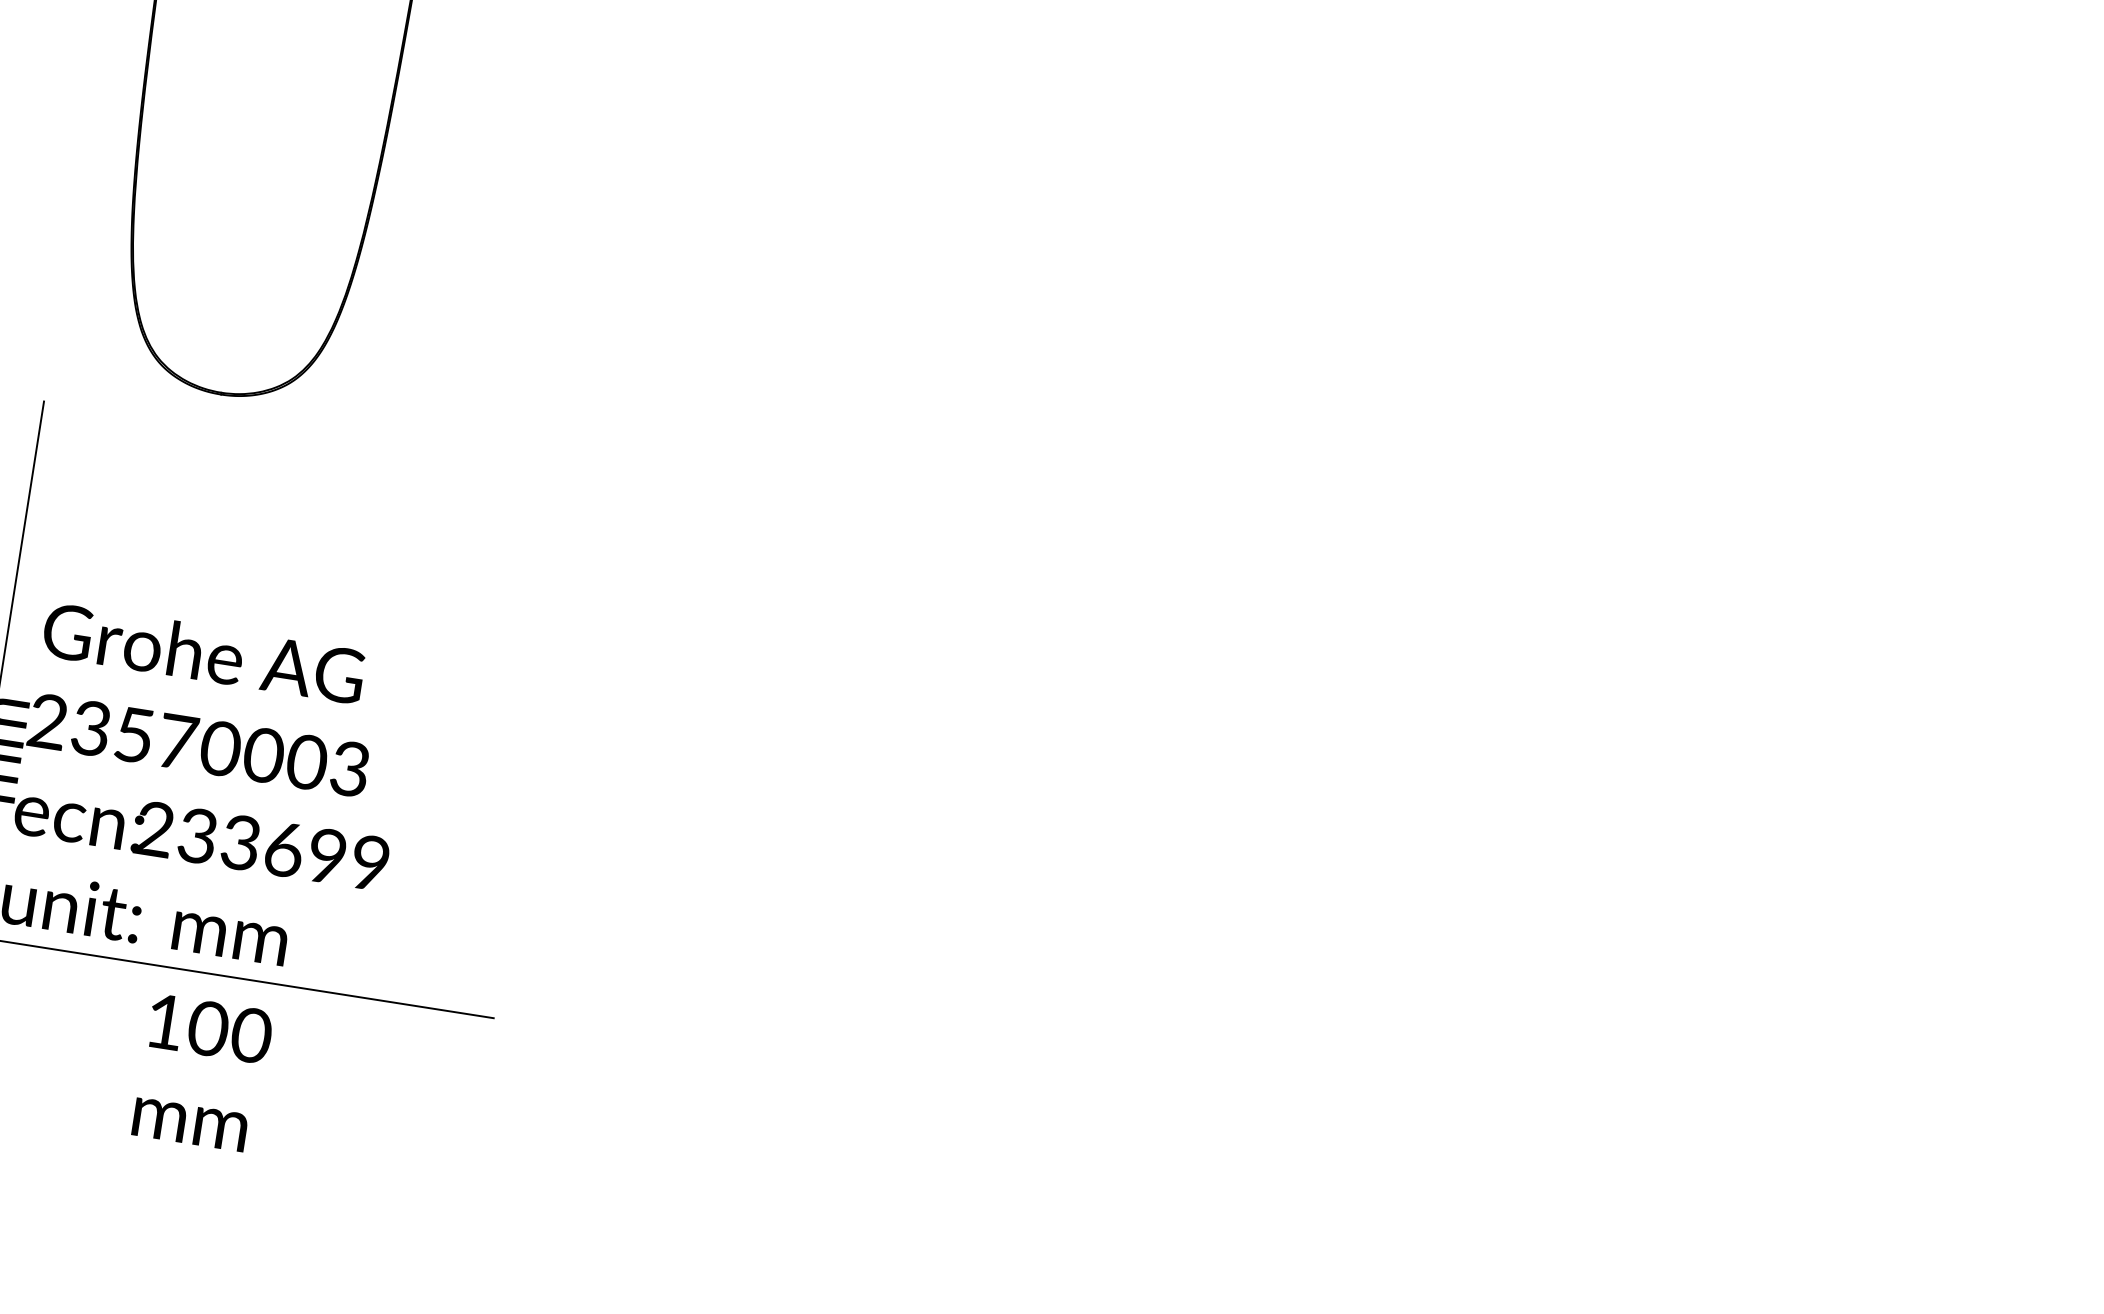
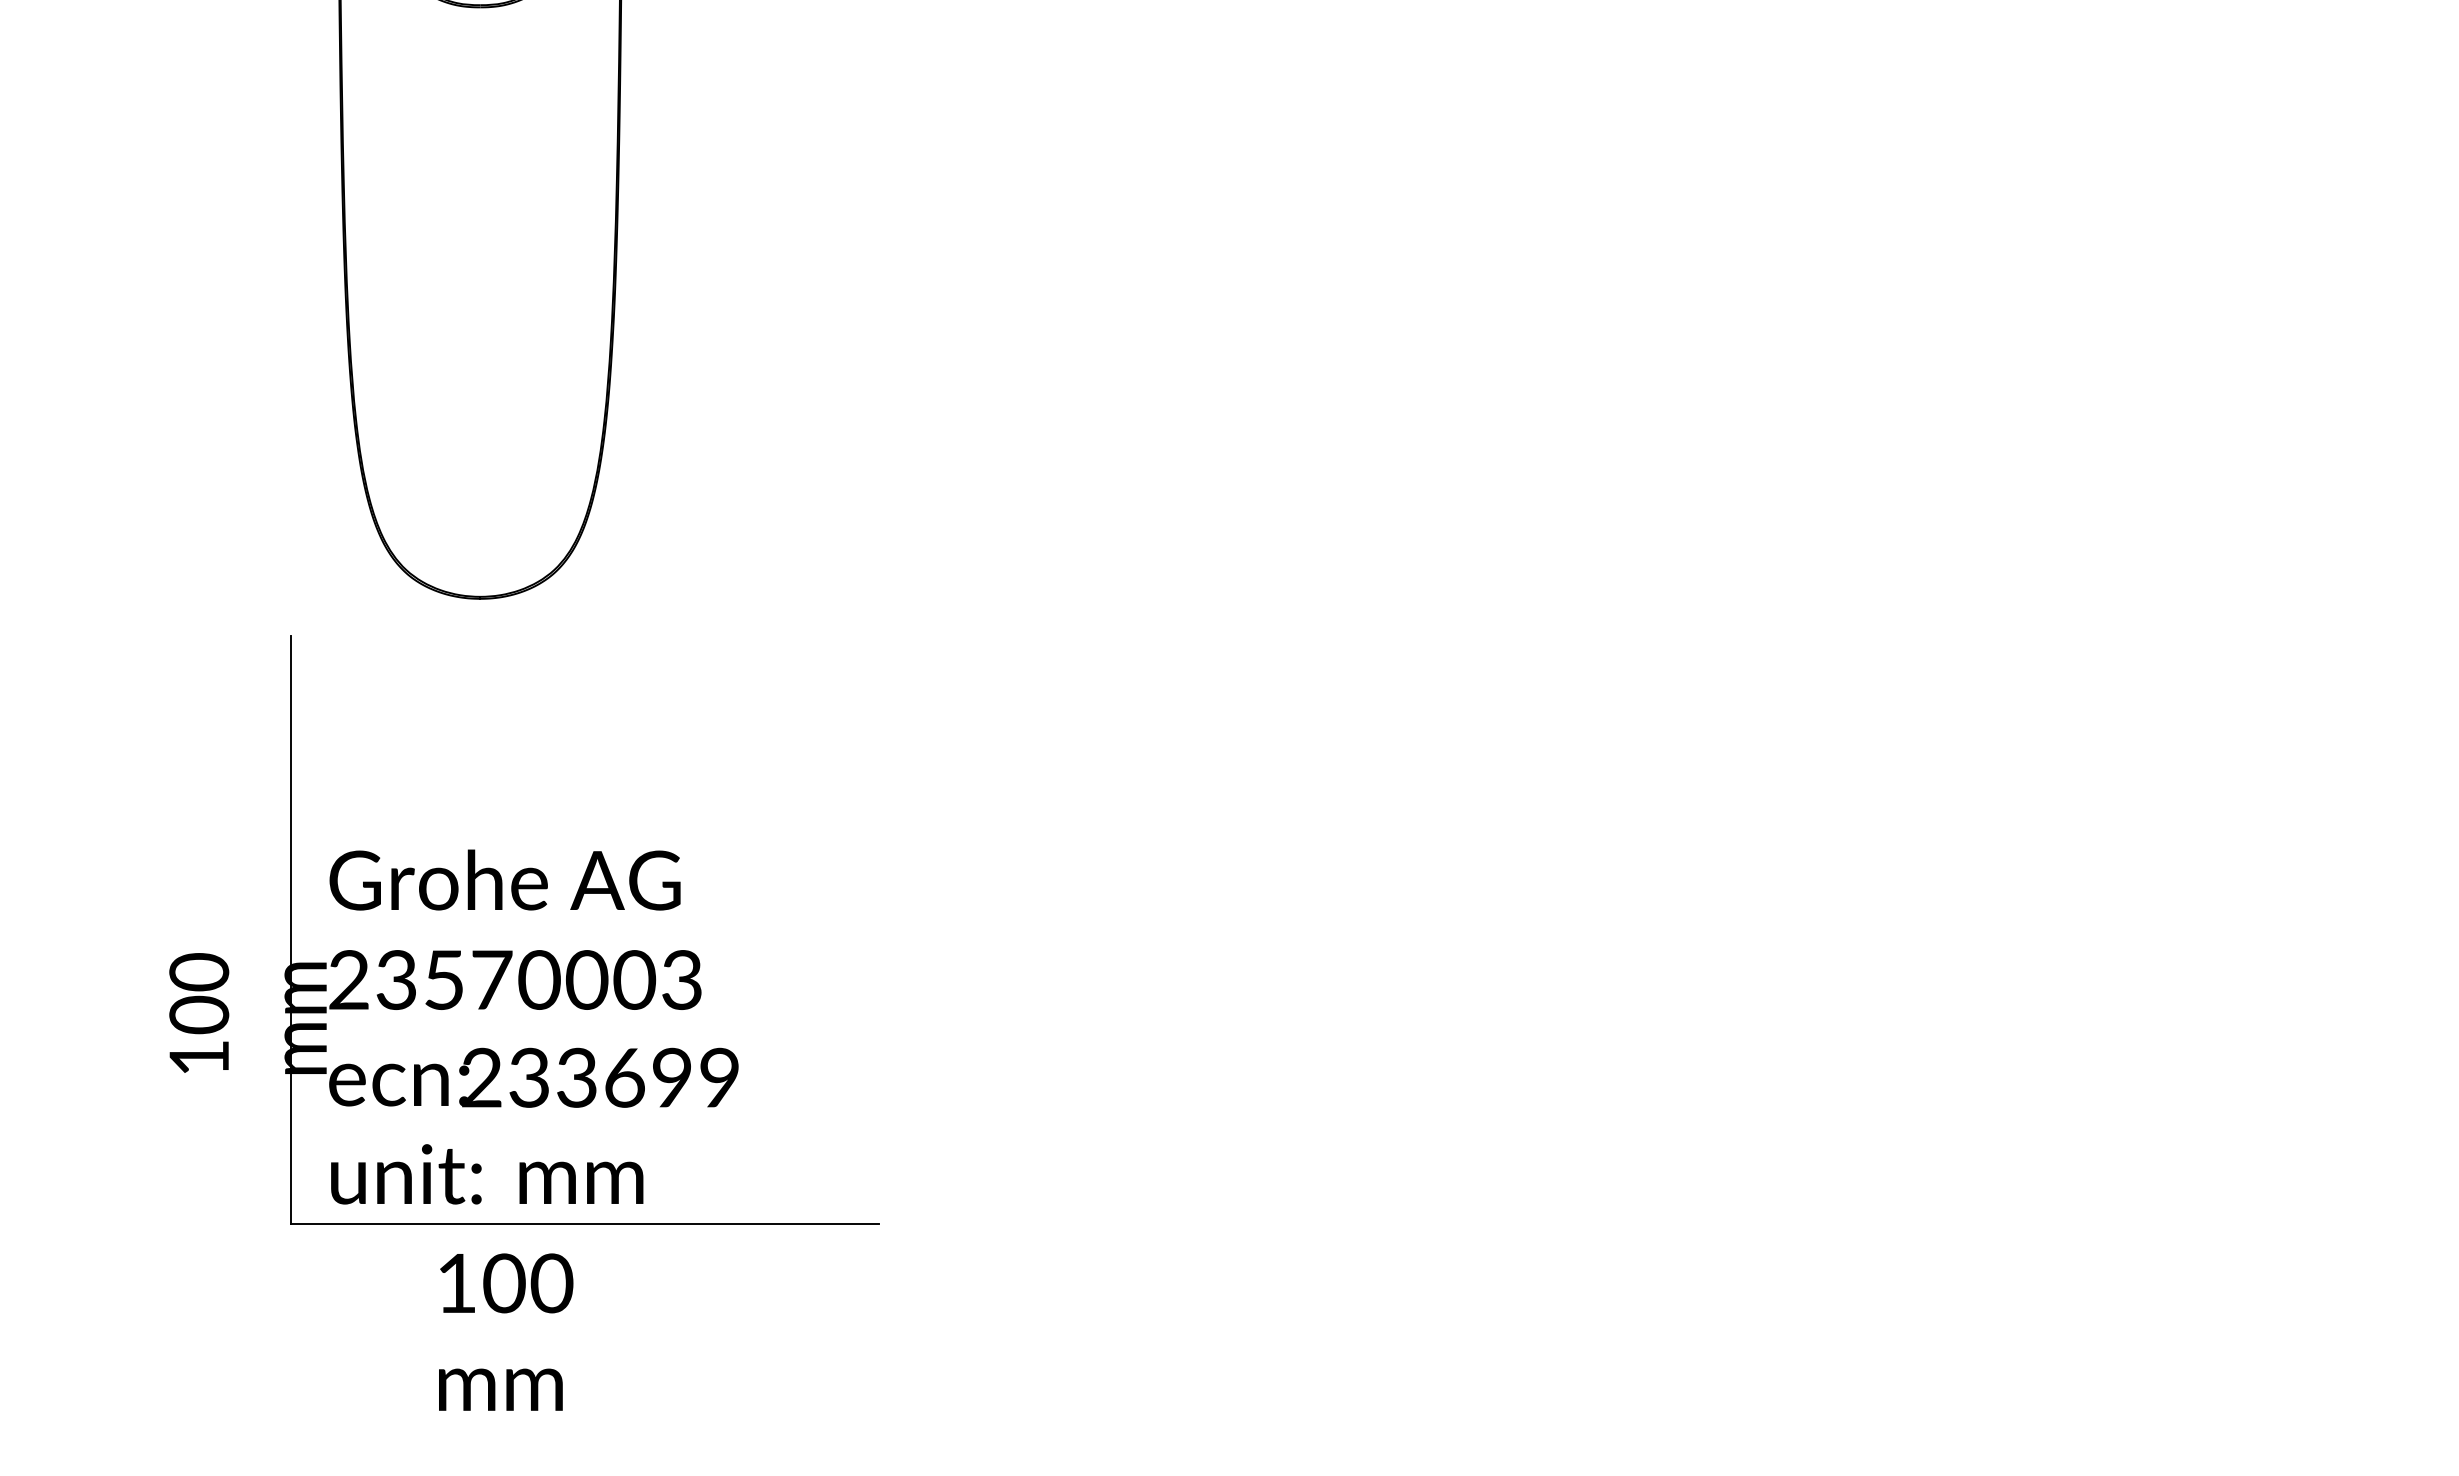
text: (203, 1072) -> (506, 1331), moved

